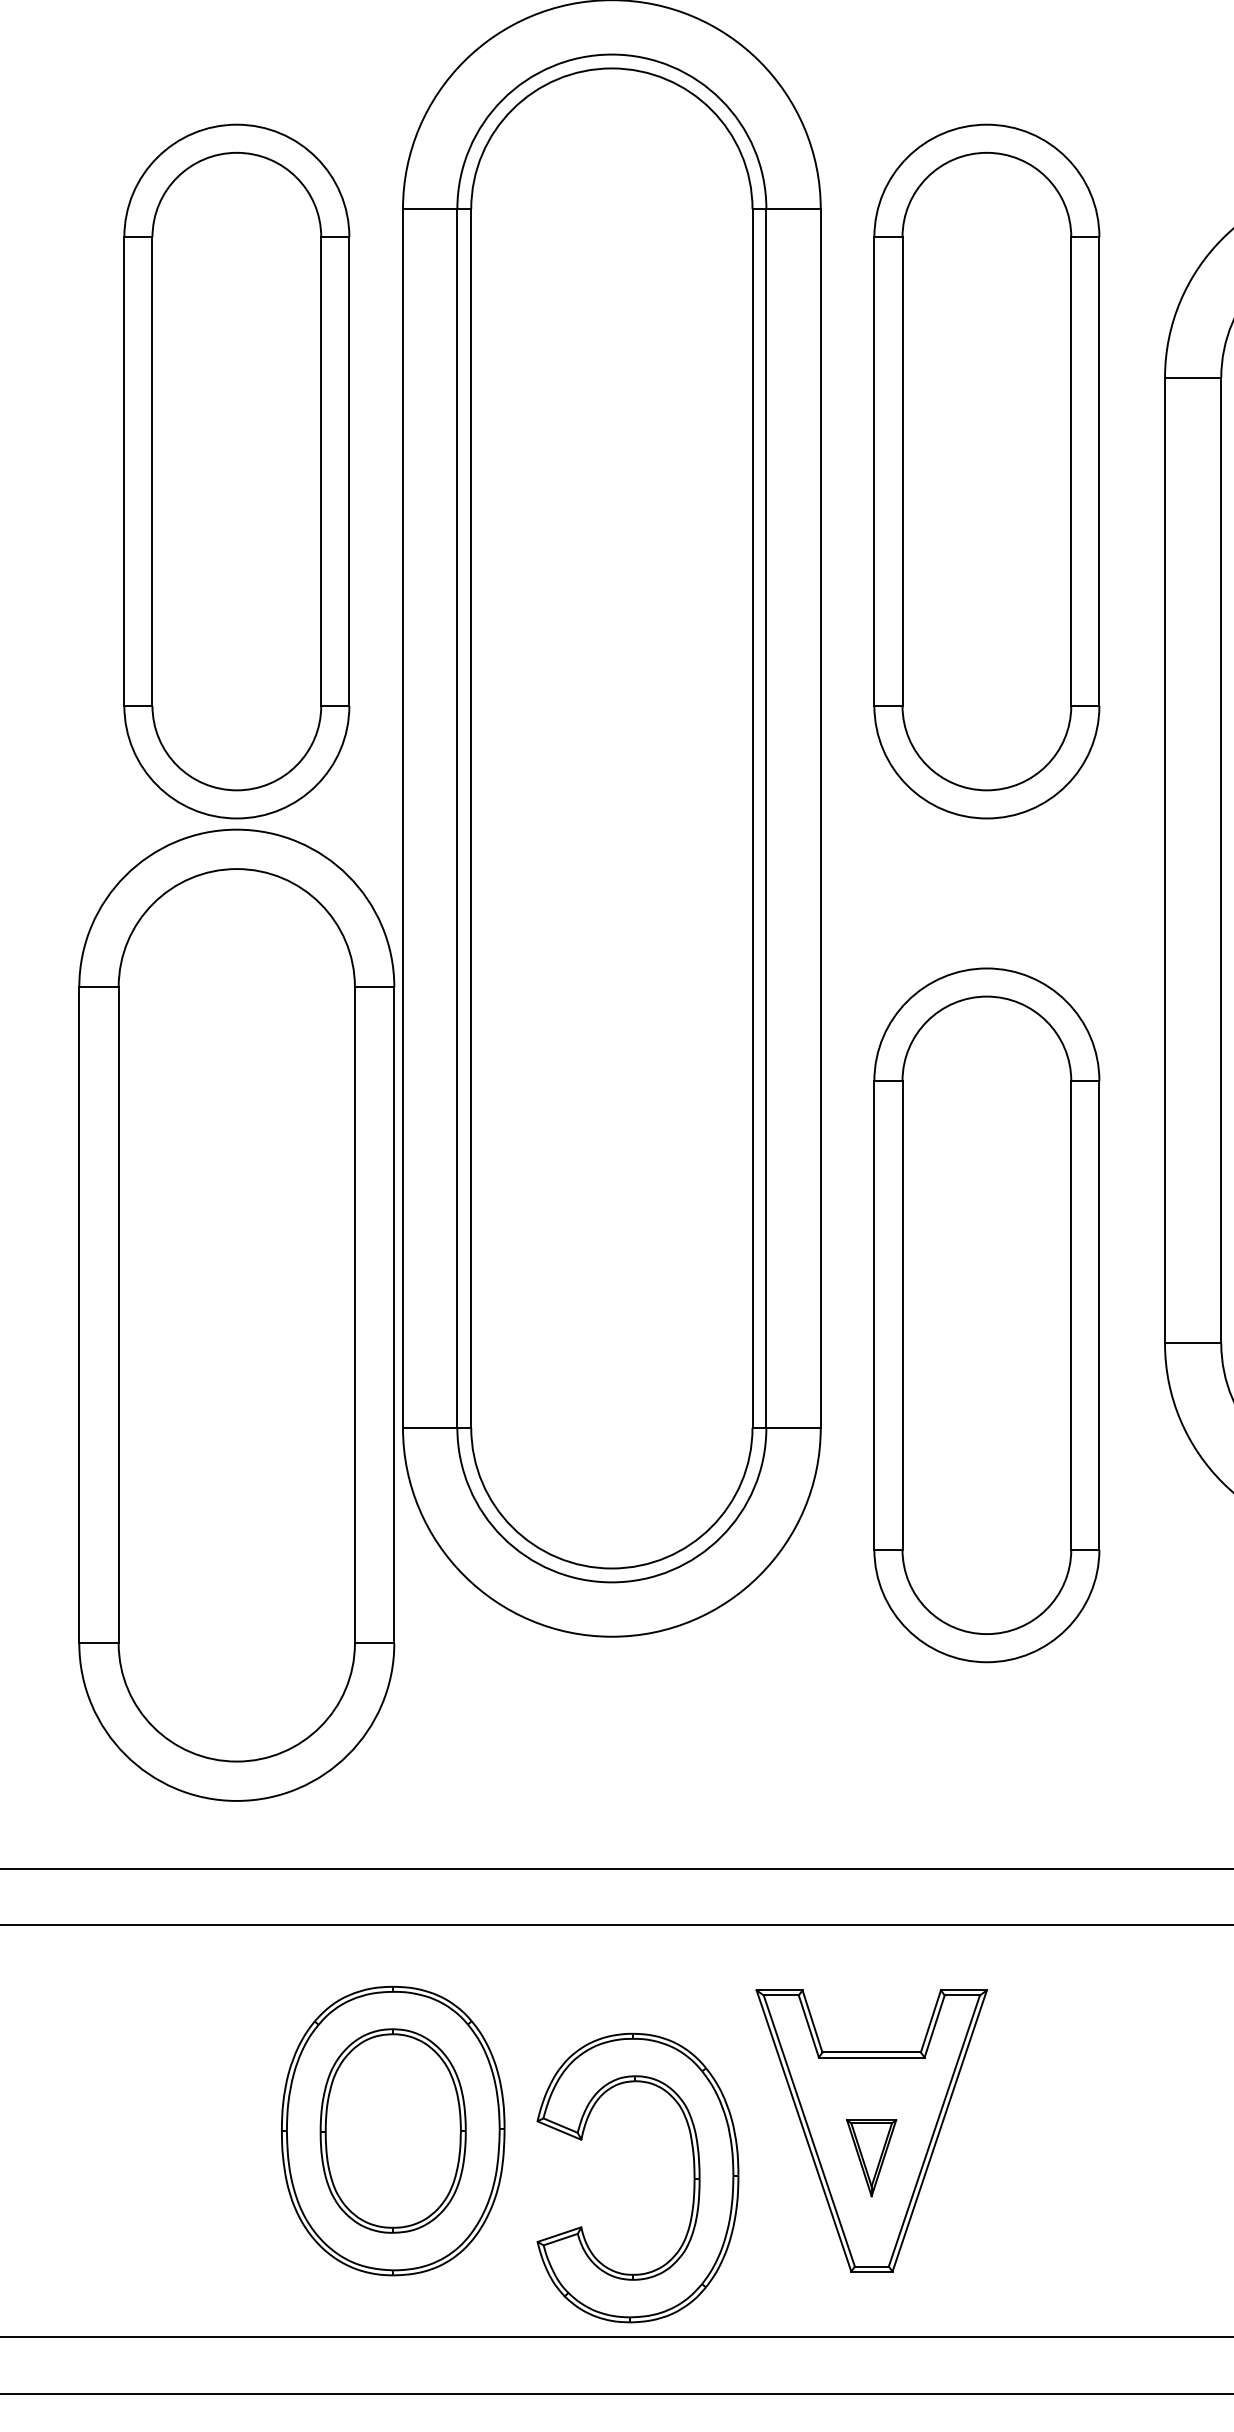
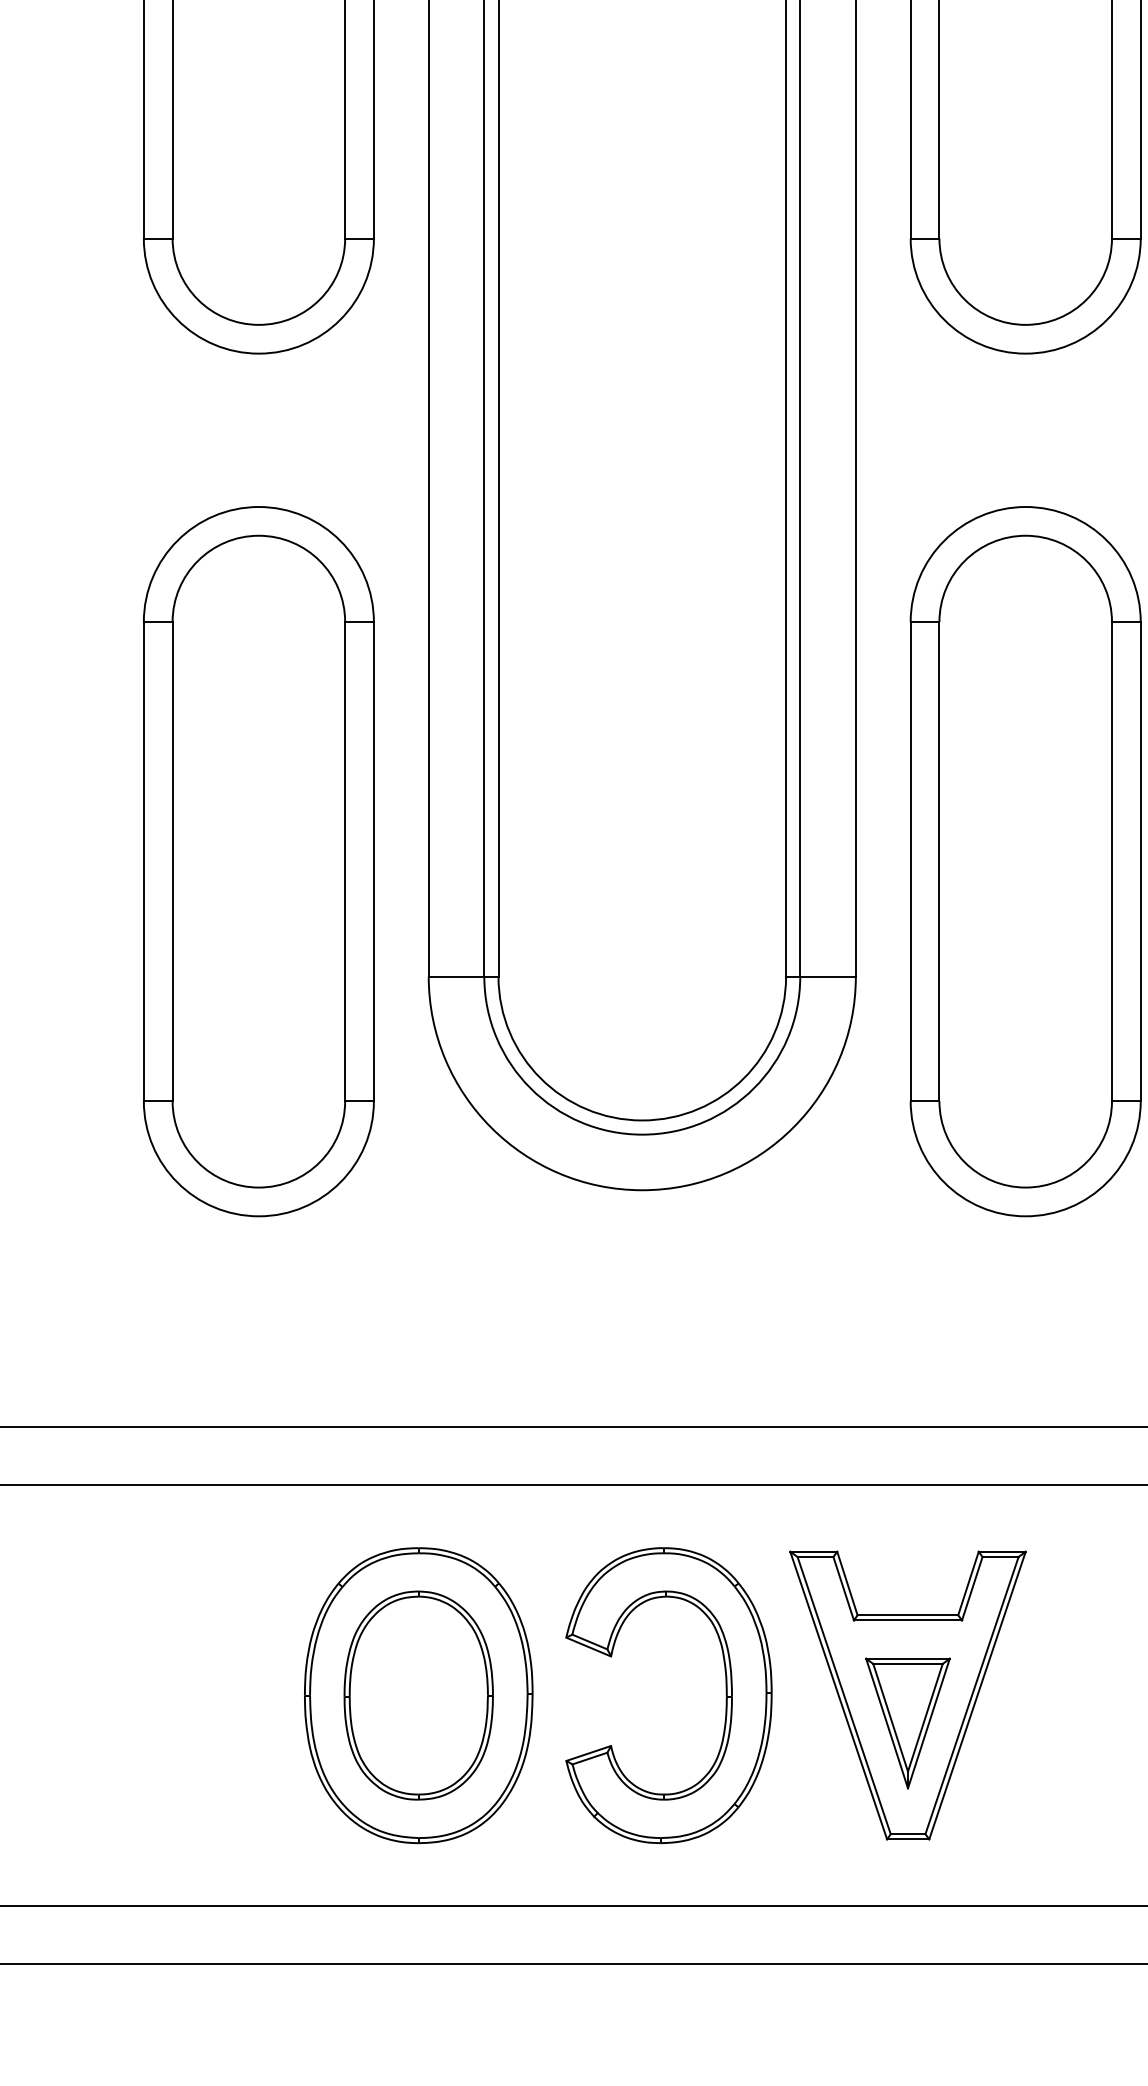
part: (236, 1315) -> (258, 861), size x0.71
part: (871, 2157) -> (907, 1722), size x1.67
part: (693, 2177) -> (725, 1695), moved

